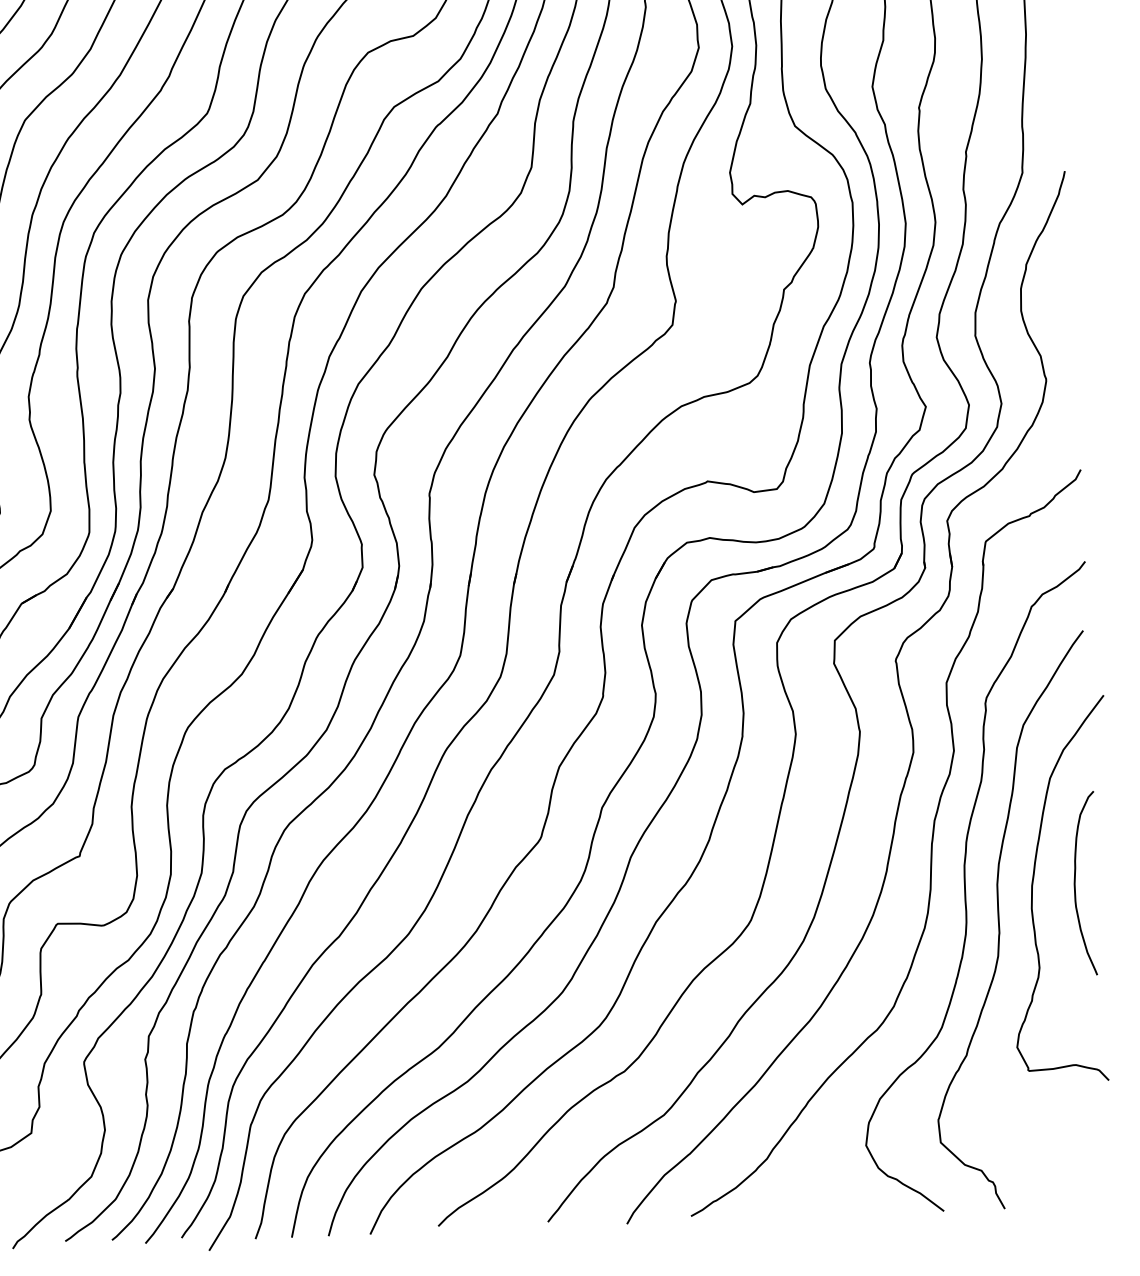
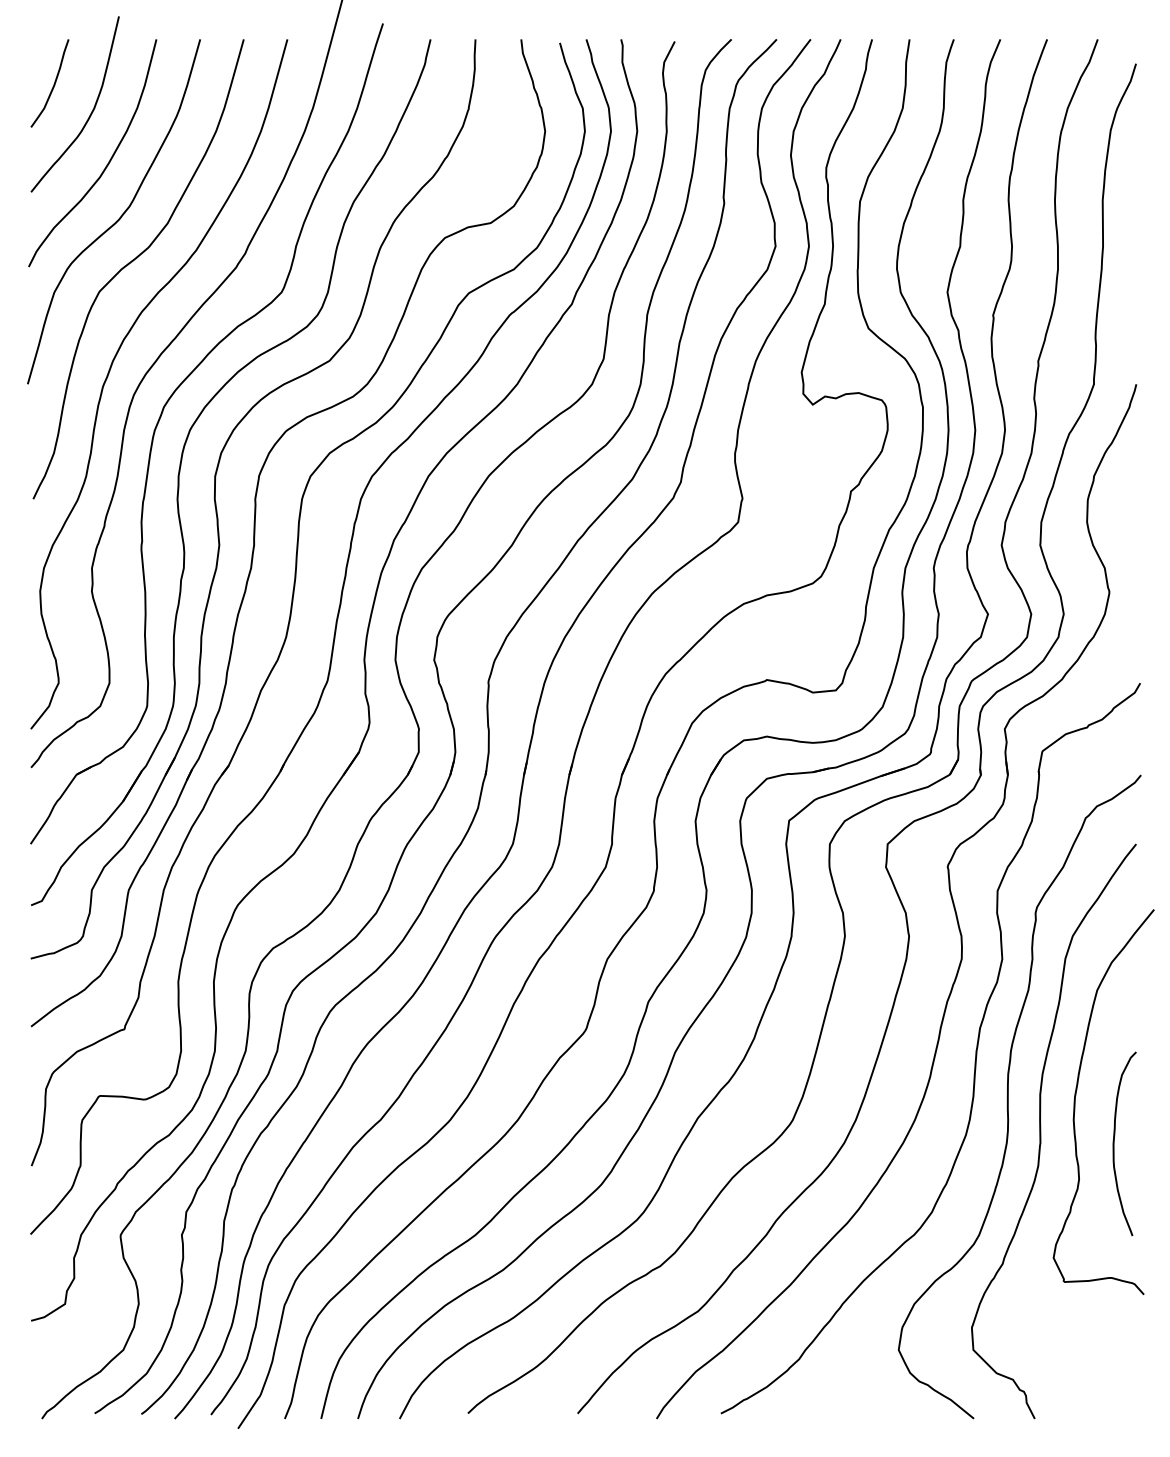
curve: (1075, 883) -> (1114, 1143), moved

